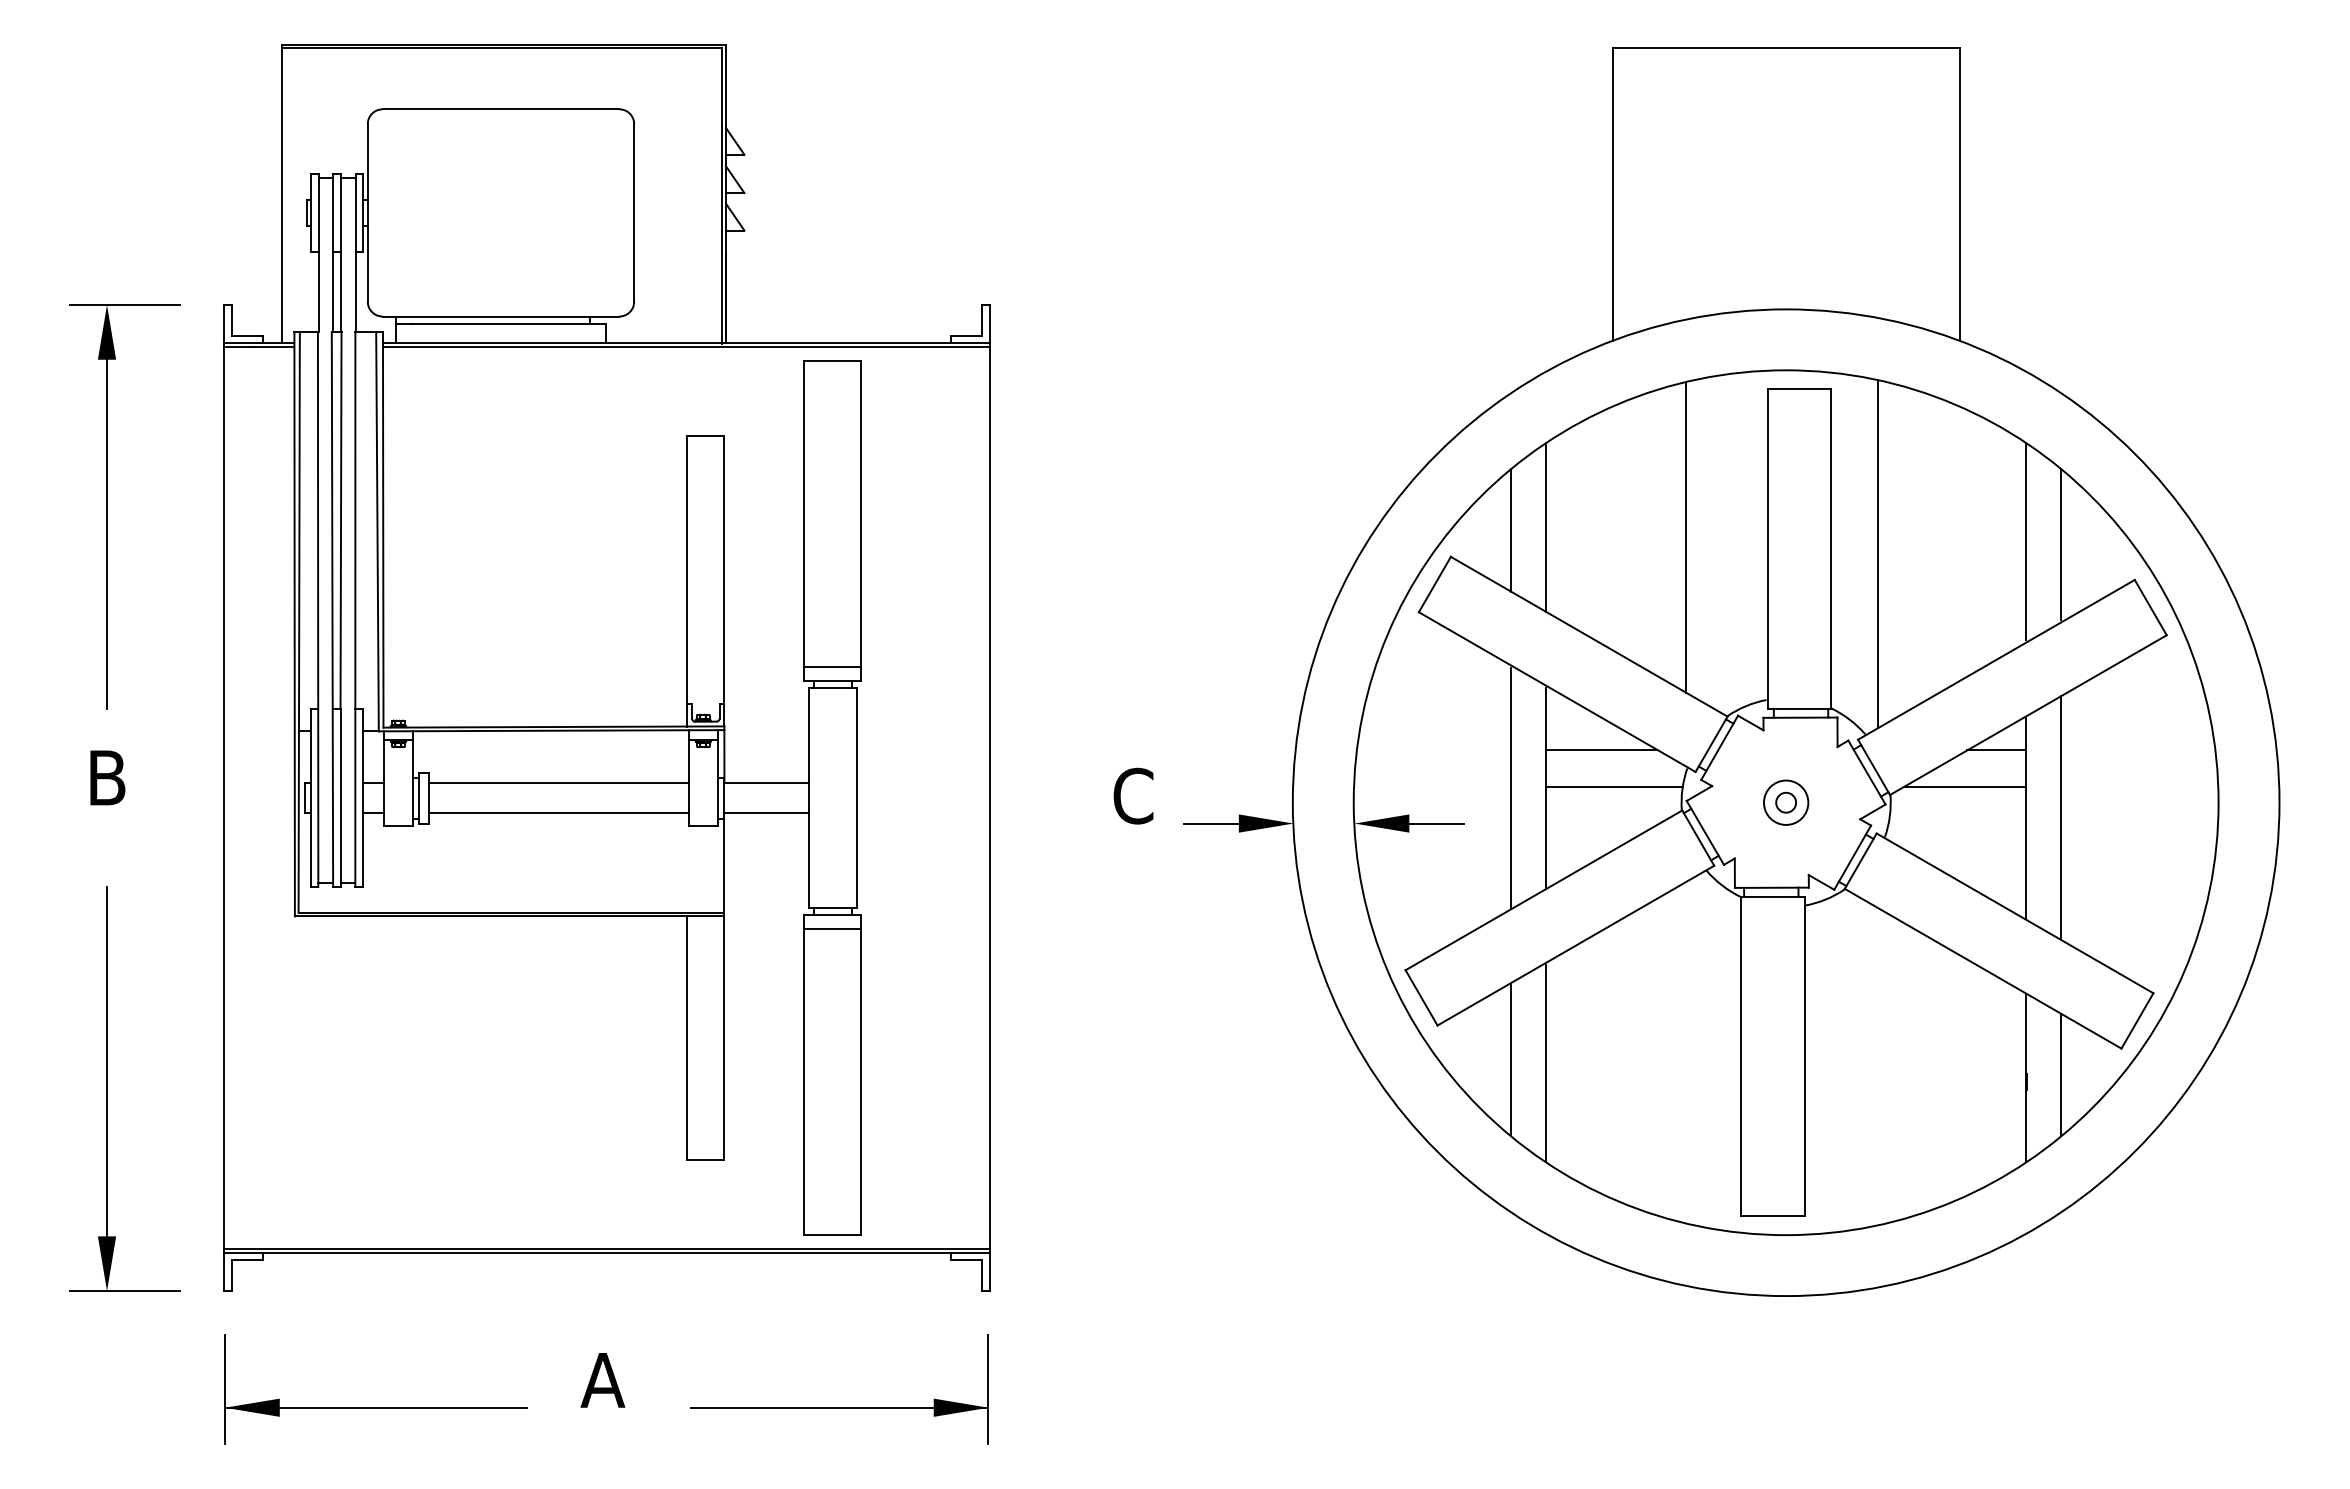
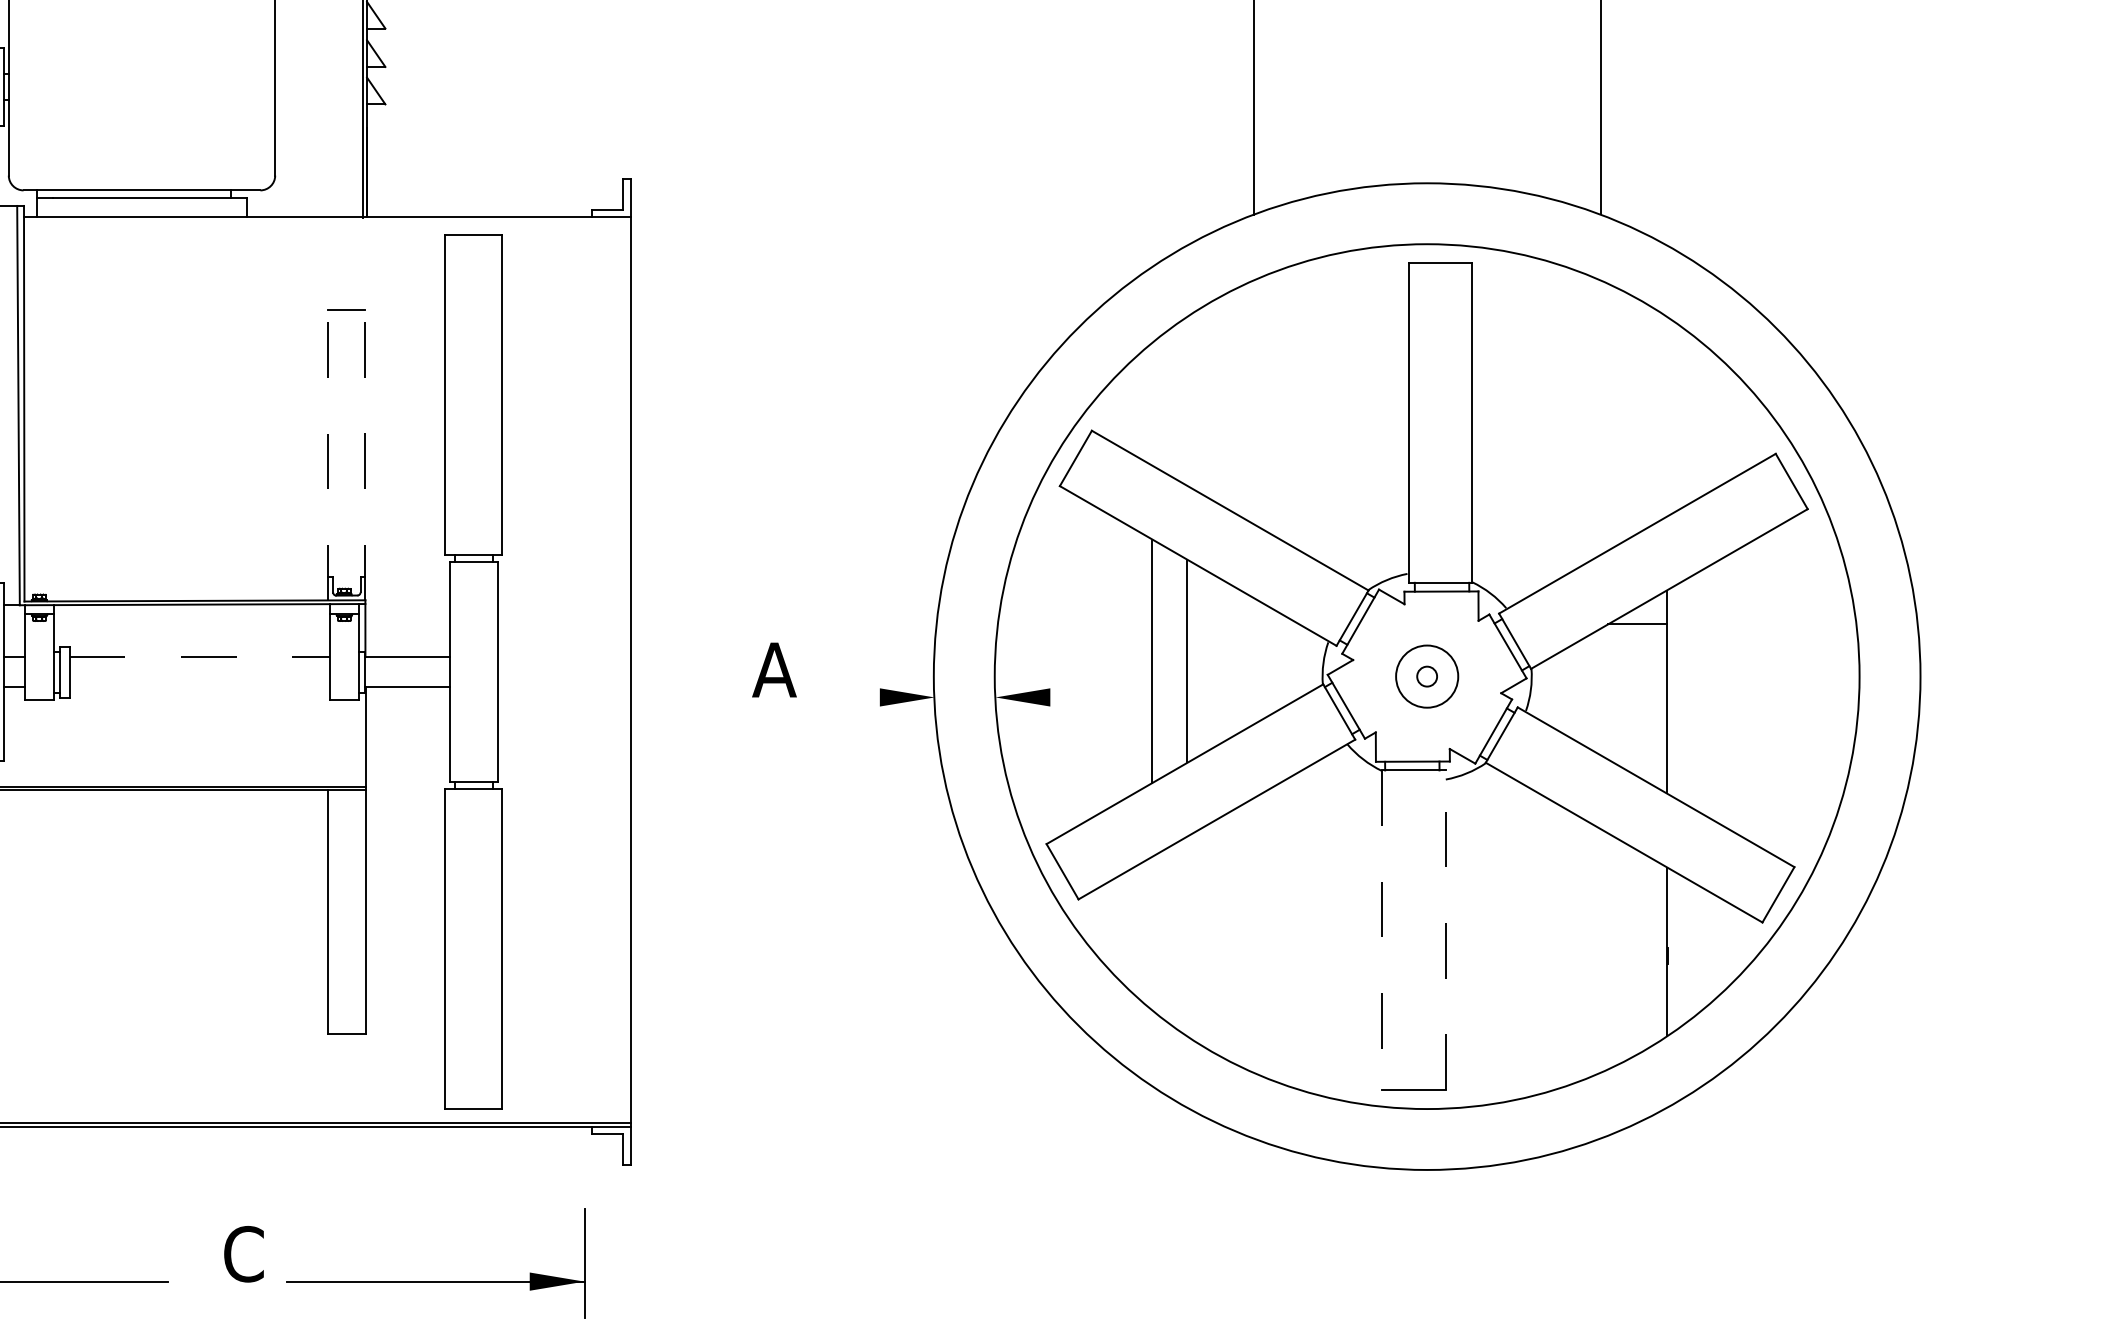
line: (686, 346) -> (327, 220), removed
line: (1545, 527) -> (1186, 401), removed
line: (1511, 530) -> (1152, 404), removed
line: (1686, 537) -> (1327, 411), removed
line: (2026, 541) -> (1667, 415), removed
line: (2061, 544) -> (1702, 418), removed
line: (1877, 553) -> (1518, 427), removed
line: (687, 580) -> (328, 454), solid -> dashed
line: (724, 580) -> (365, 454), solid -> dashed
line: (832, 667) -> (473, 541), removed
line: (1600, 750) -> (1241, 624), removed
line: (558, 783) -> (199, 657), solid -> dashed
line: (1613, 787) -> (1254, 661), removed
line: (1964, 787) -> (1605, 661), removed
text: (1133, 795) -> (774, 669), C -> A
circle: (1785, 802) -> (1426, 676), size x1.4
line: (558, 812) -> (199, 686), removed
line: (2061, 816) -> (1702, 690), removed
line: (1211, 823) -> (852, 697), removed
line: (1436, 823) -> (1077, 697), removed
line: (832, 928) -> (473, 802), removed
line: (1740, 1056) -> (1381, 930), solid -> dashed
line: (1804, 1056) -> (1445, 930), solid -> dashed
line: (1511, 1060) -> (1152, 934), removed
line: (1545, 1063) -> (1186, 937), removed
line: (2061, 1074) -> (1702, 948), removed
text: (602, 1380) -> (243, 1254), A -> C
part: (839, 1407) -> (435, 1281), moved

